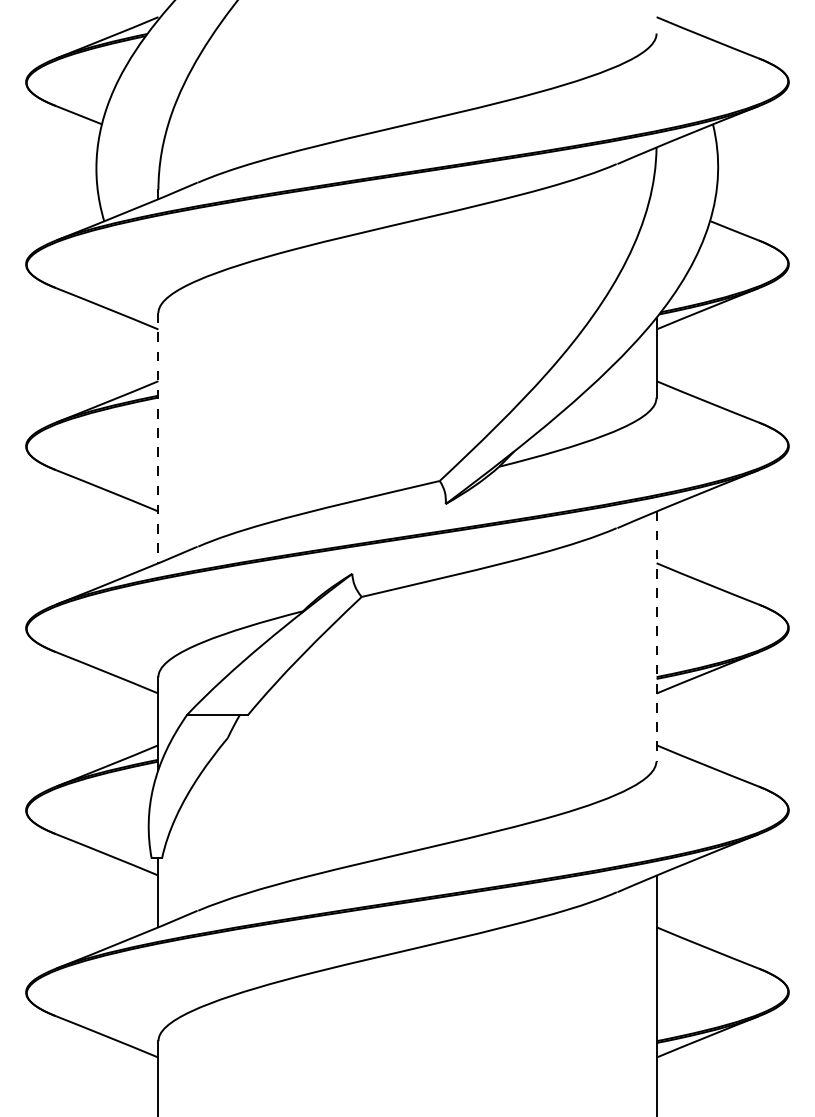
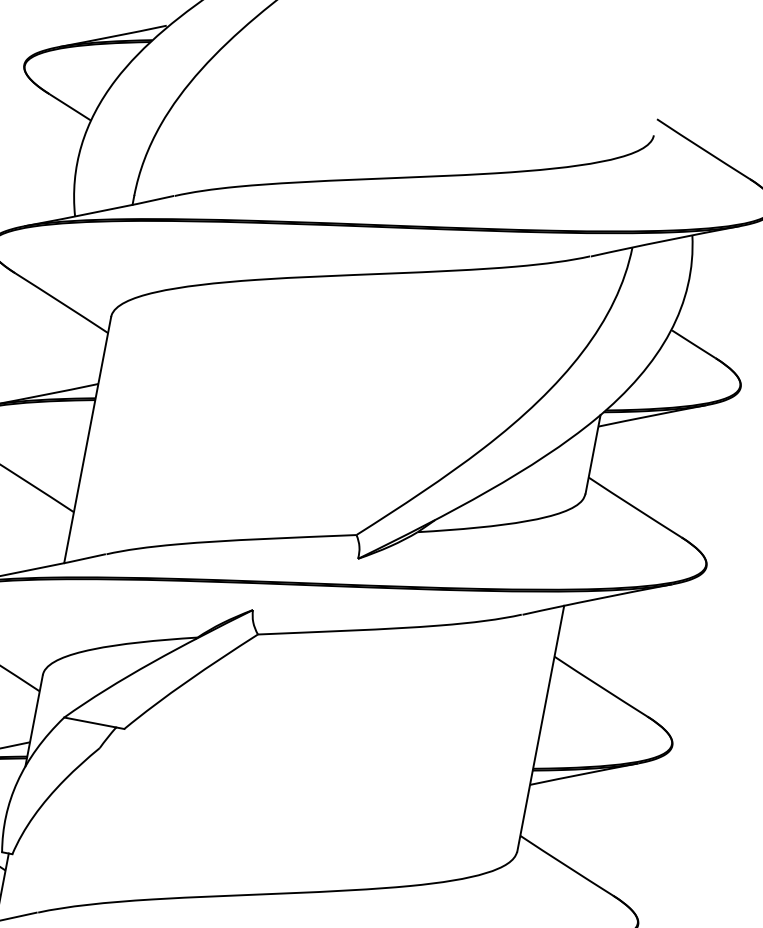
line: (158, 438) -> (87, 440), dashed -> solid
line: (656, 637) -> (540, 729), dashed -> solid

